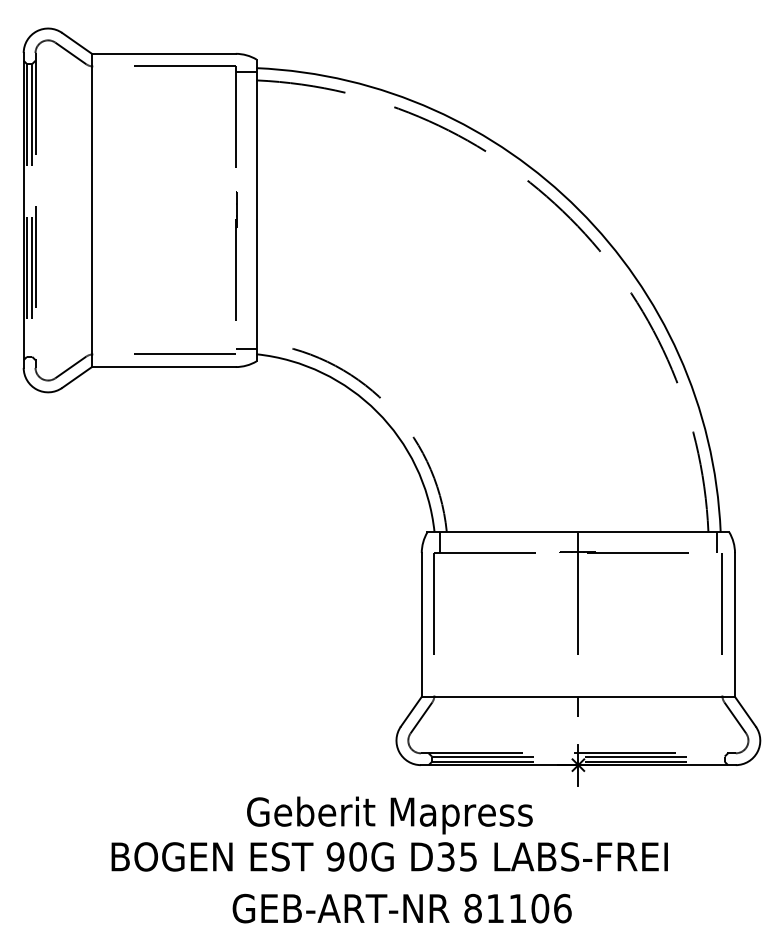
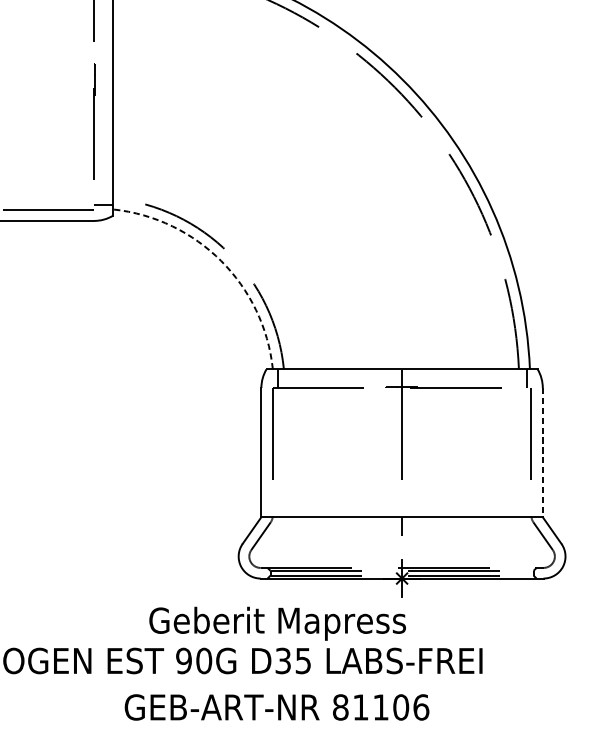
arc: (377, 411) -> (221, 260), solid -> dashed
line: (735, 624) -> (543, 452), solid -> dashed
text: (389, 815) -> (277, 623), moved
text: (401, 908) -> (276, 707), moved

